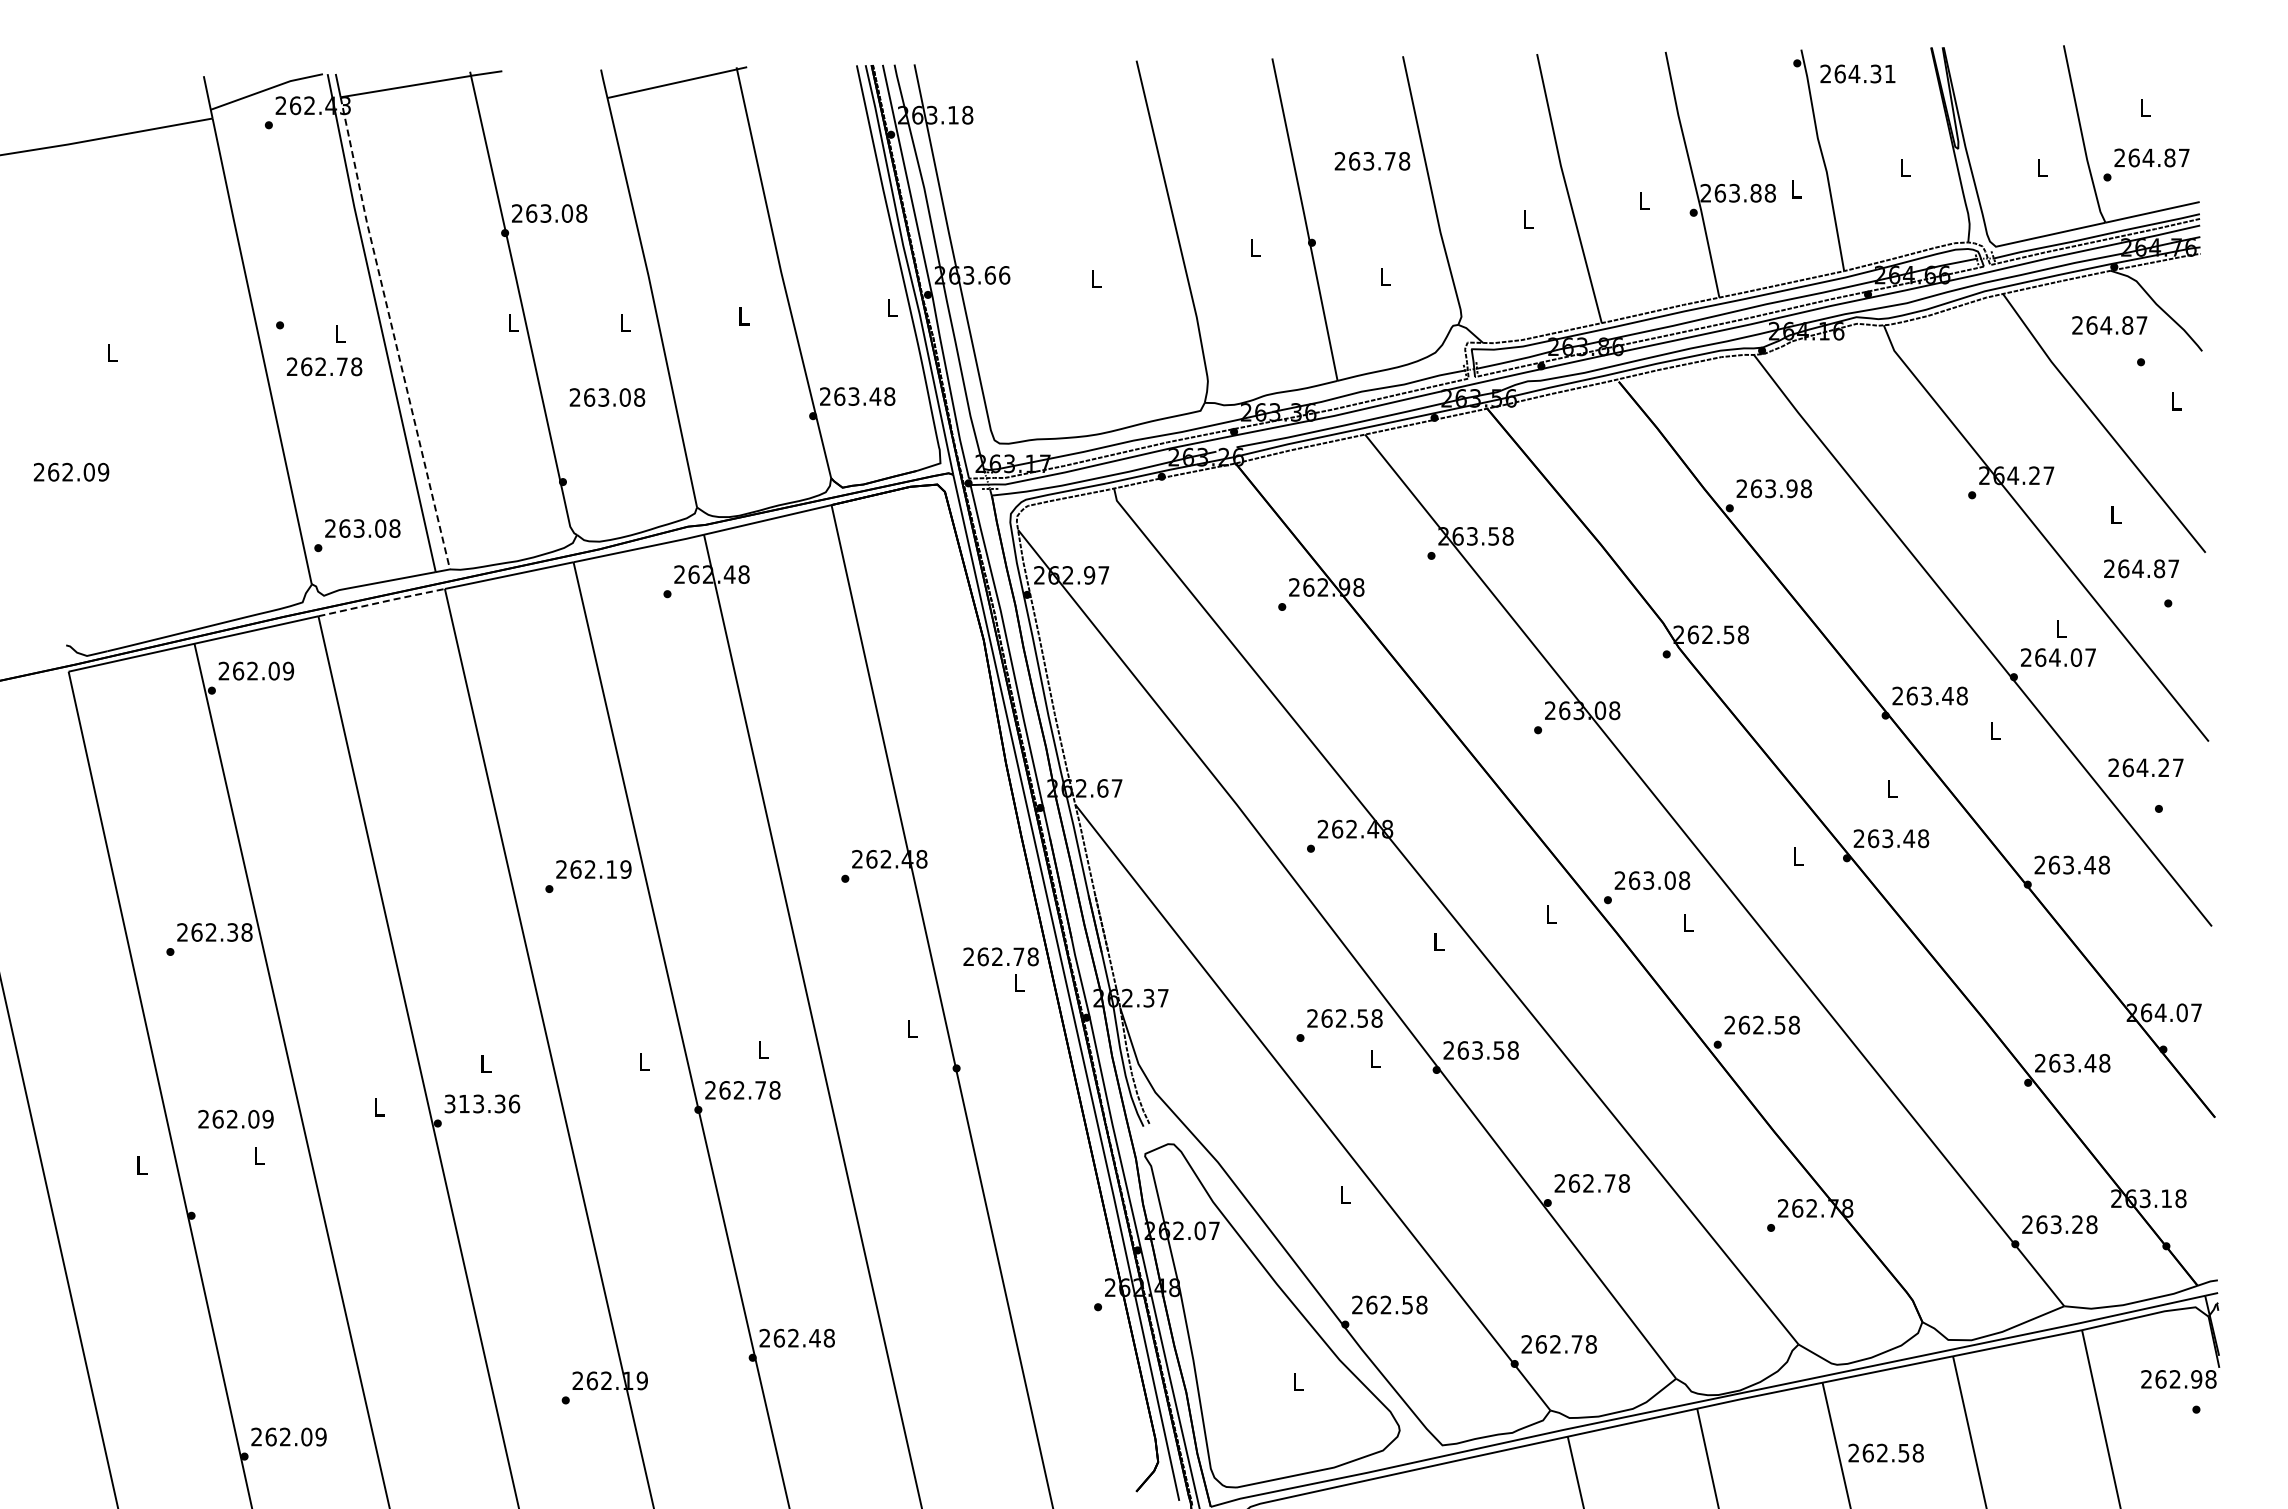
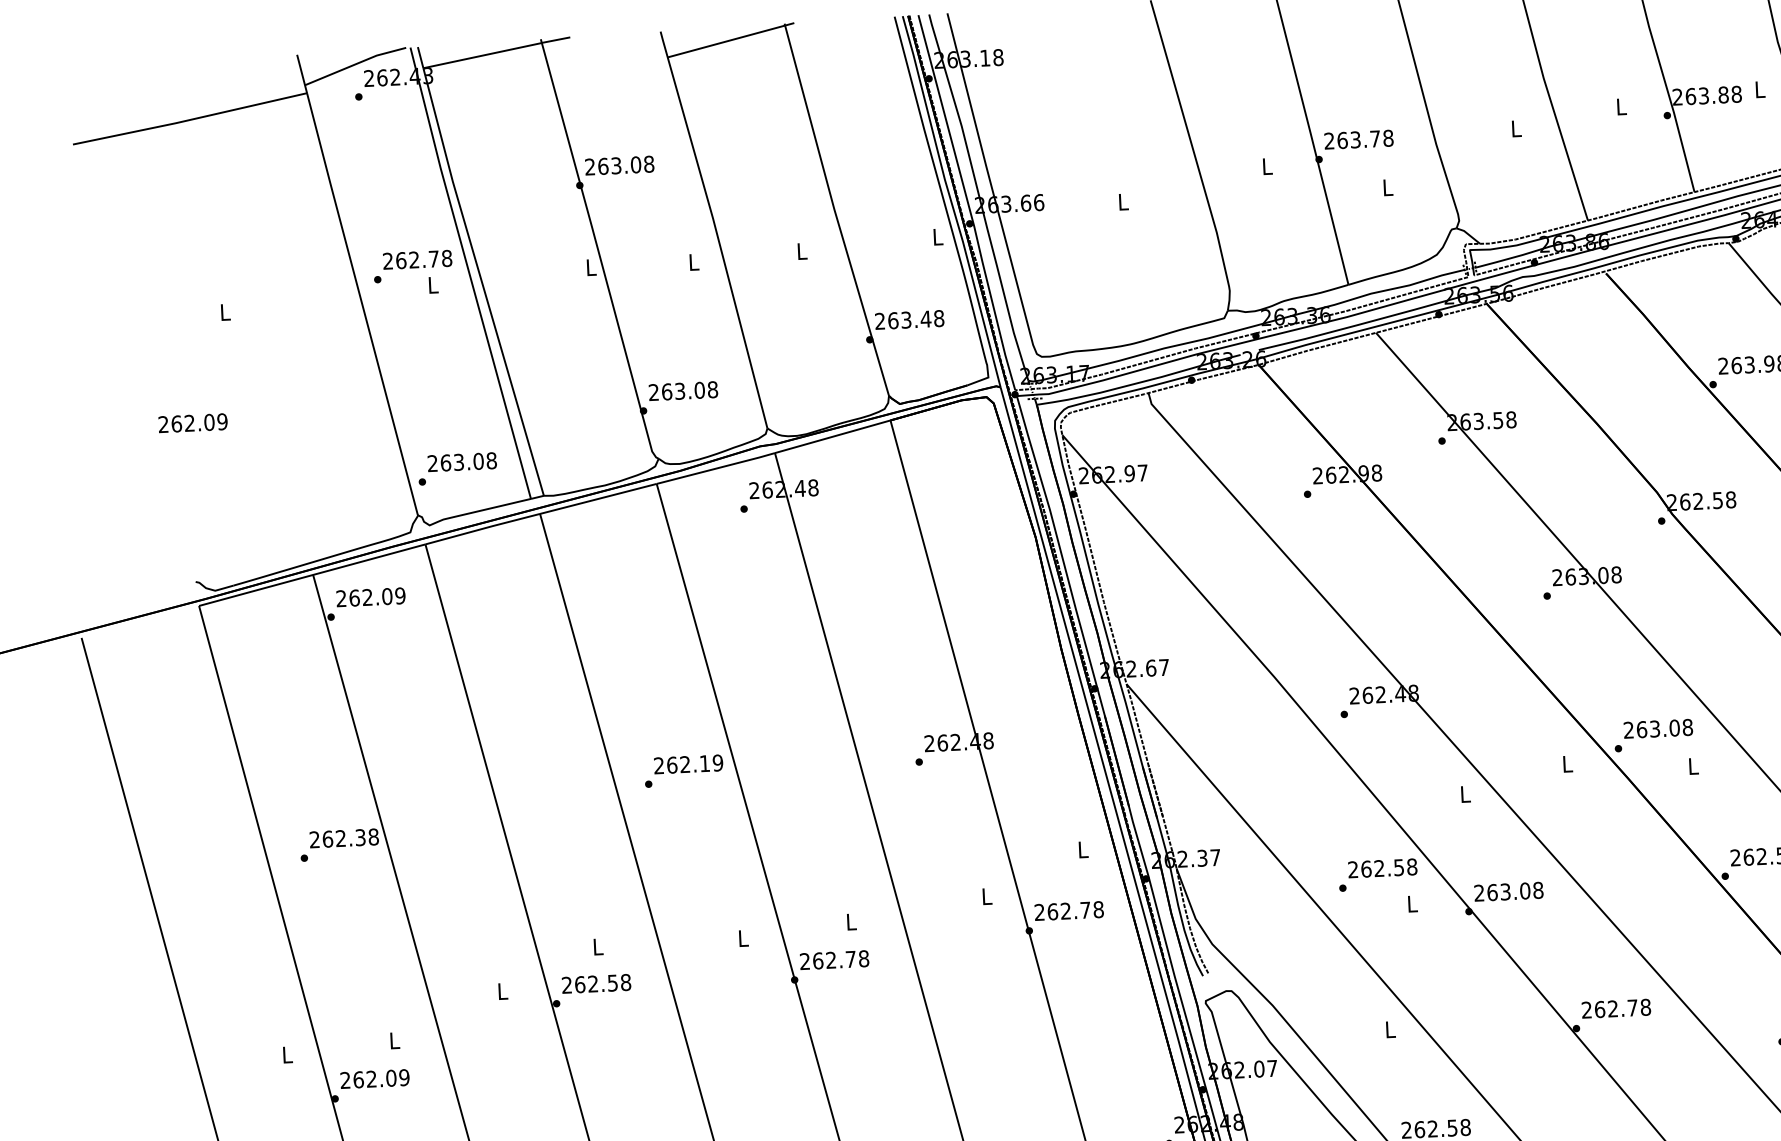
text: (1372, 161) -> (1359, 139), moved
line: (393, 333) -> (481, 282), dashed -> solid
text: (324, 366) -> (417, 259), moved
text: (607, 397) -> (683, 391), moved
line: (382, 602) -> (483, 529), dashed -> solid
text: (1000, 956) -> (1068, 910), moved
text: (1498, 1050) -> (1524, 891), 263.58 -> 263.08
text: (482, 1103) -> (596, 983), 313.36 -> 262.58
text: (235, 1118) -> (374, 1078), moved

